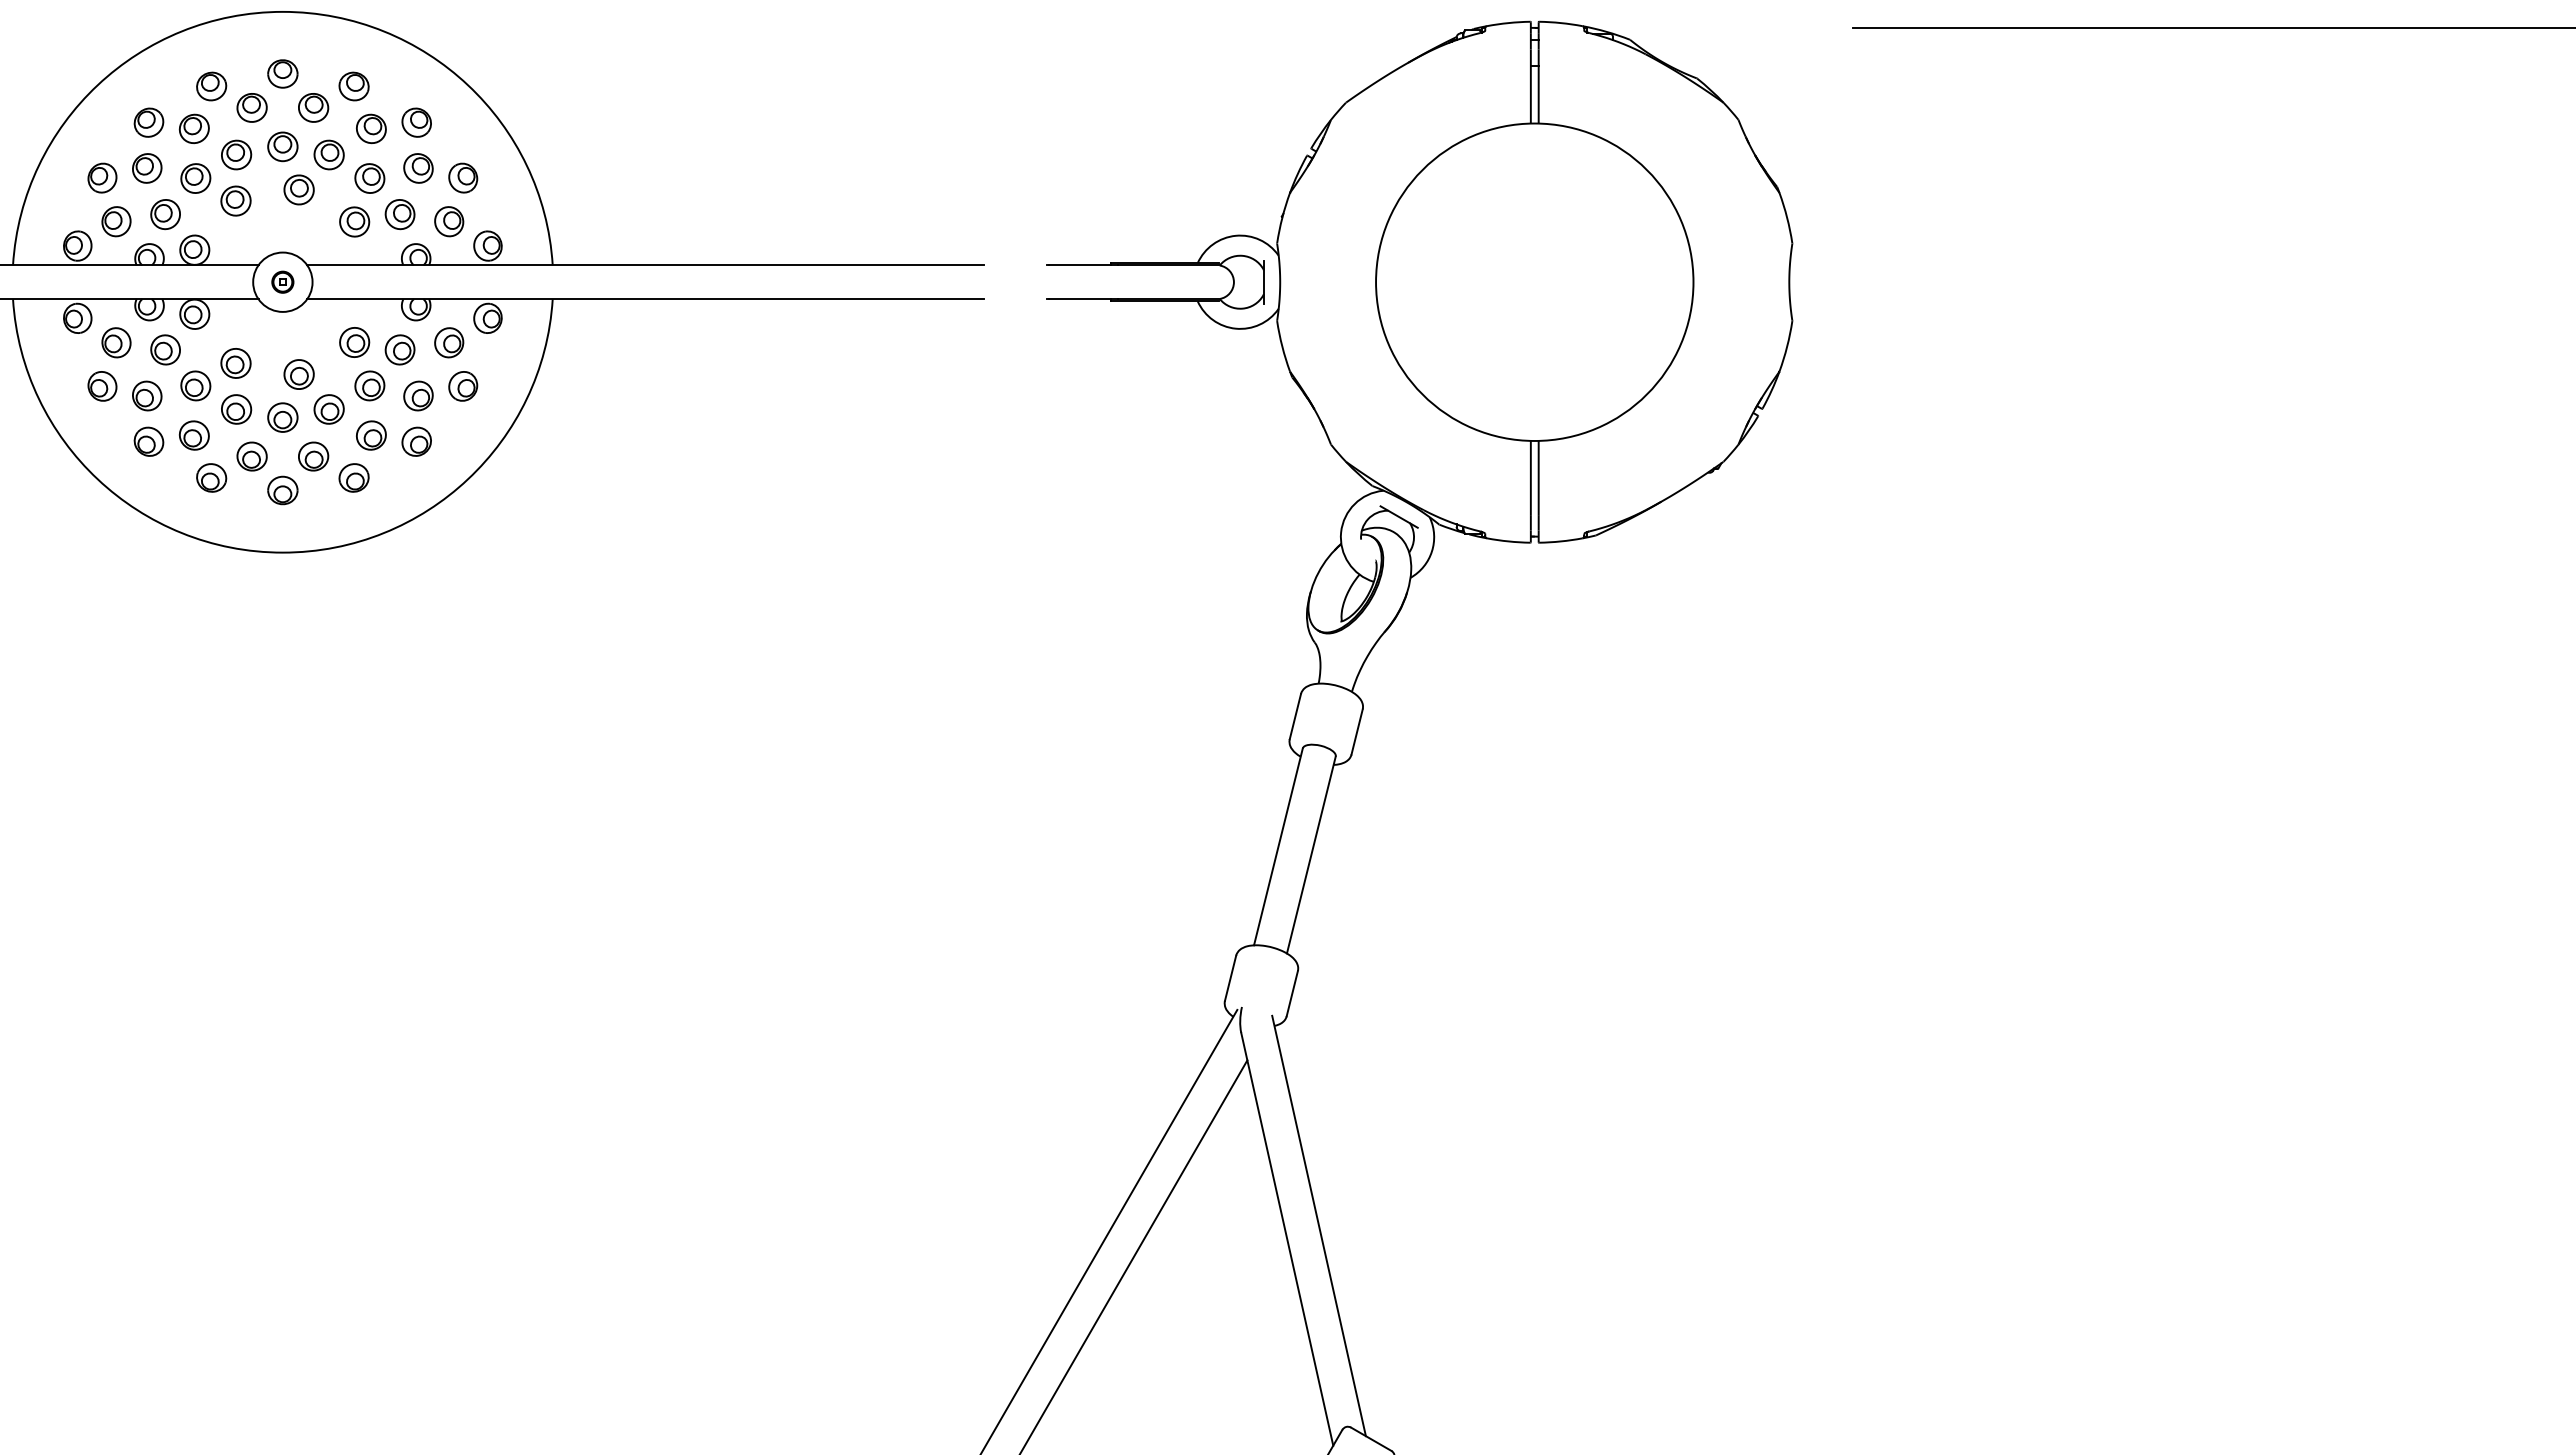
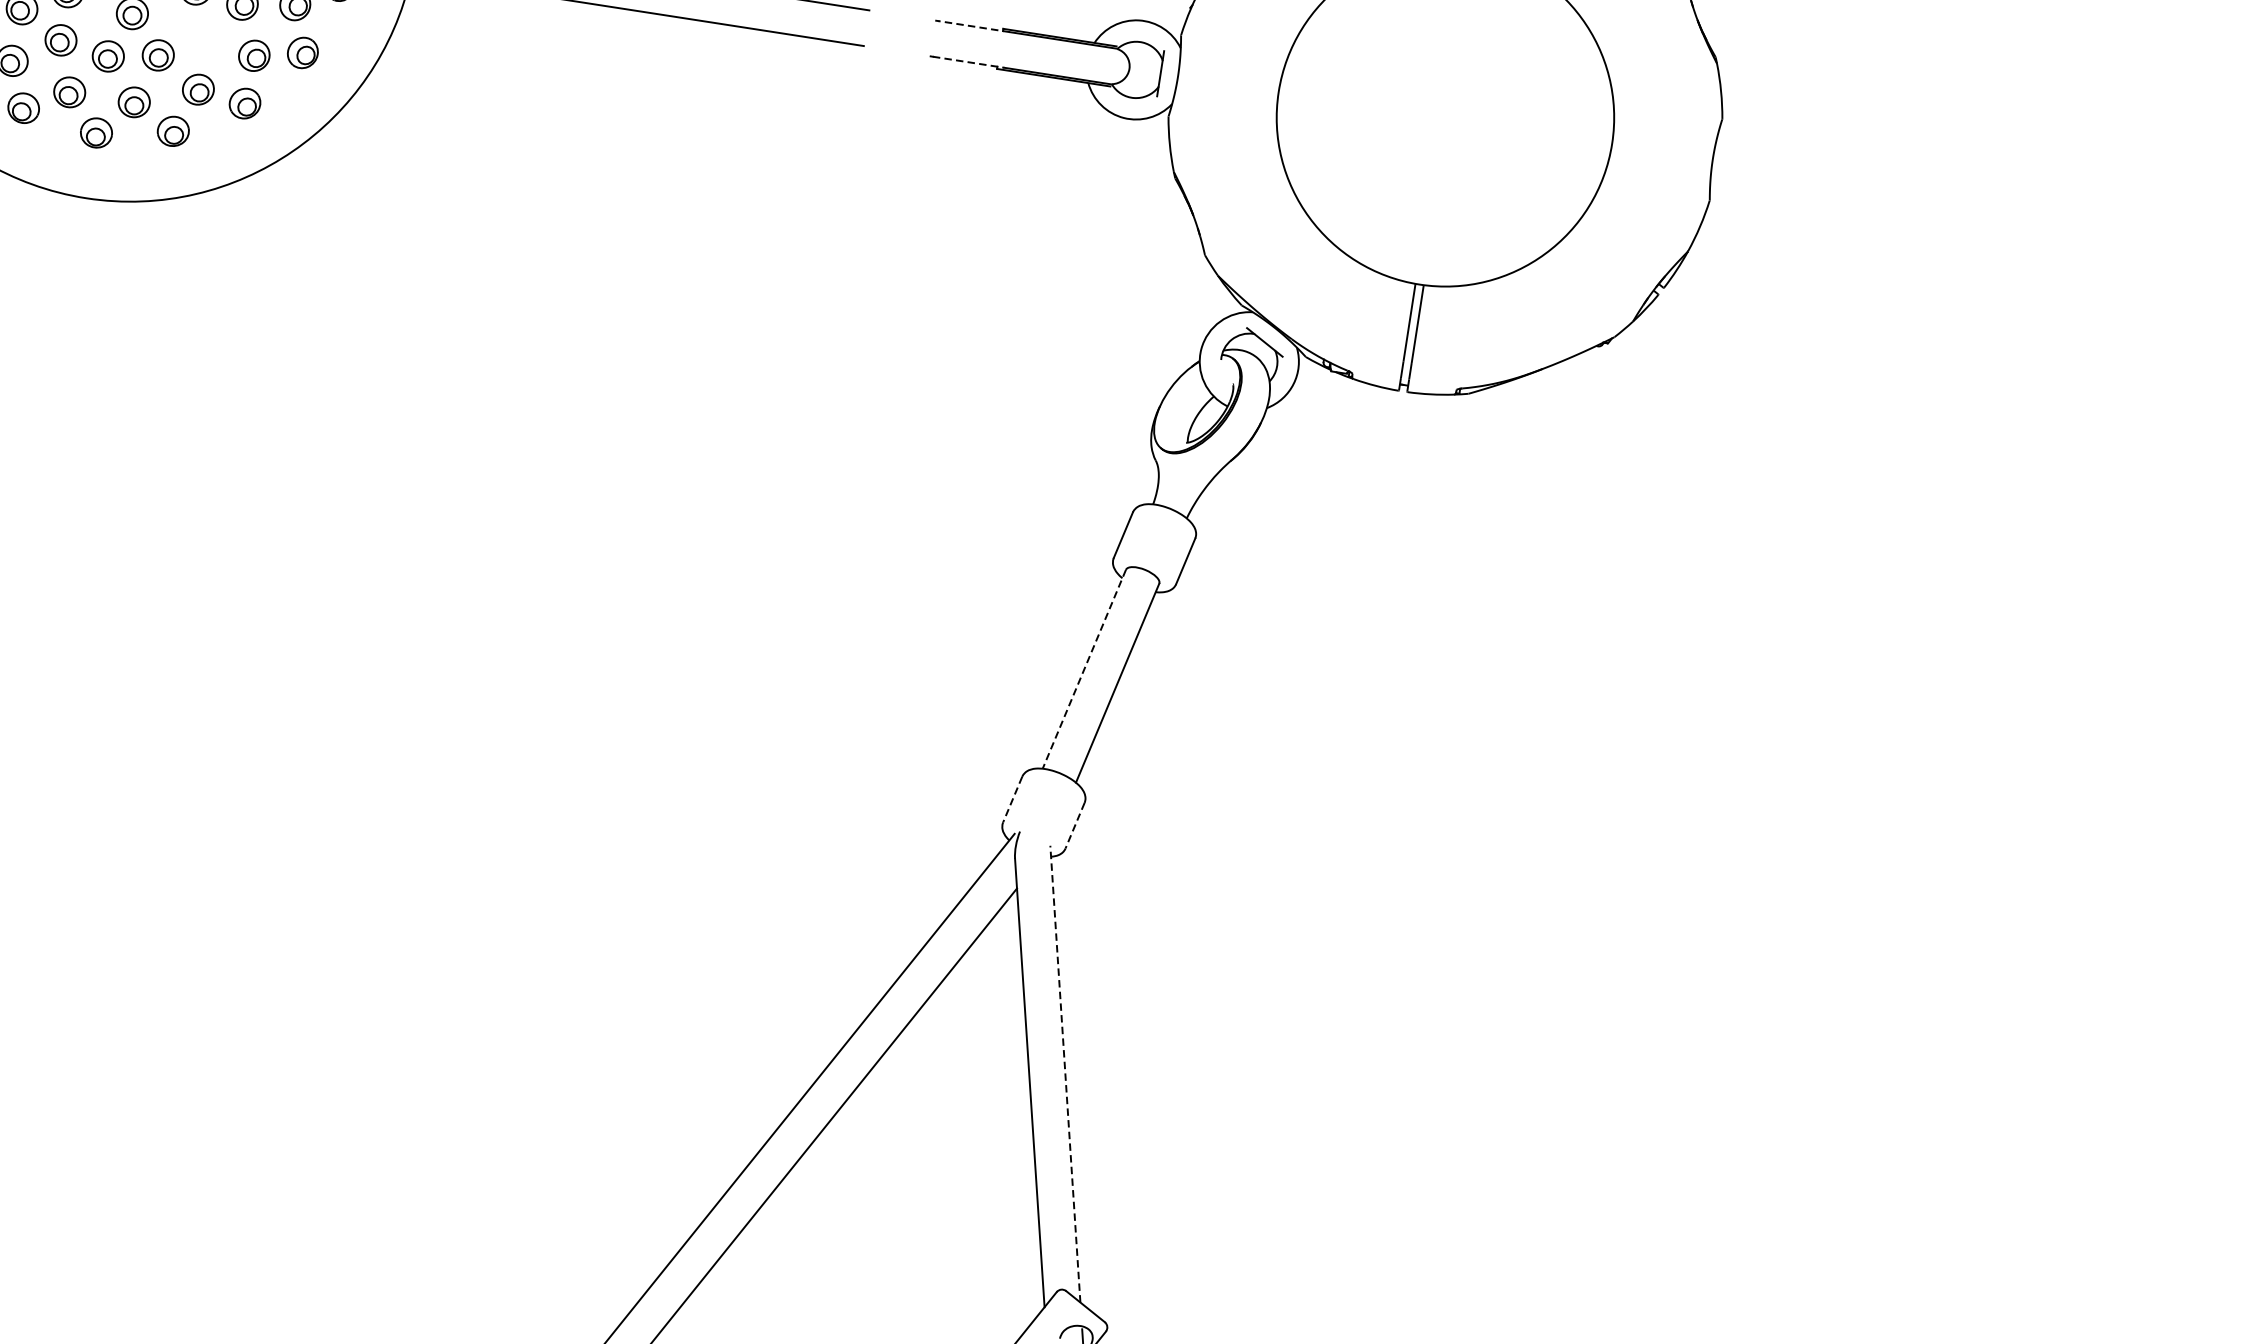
line: (1083, 265) -> (974, 26), solid -> dashed
line: (1084, 299) -> (969, 62), solid -> dashed
part: (369, 385) -> (204, 36), removed
line: (1278, 847) -> (1084, 669), solid -> dashed
line: (1230, 978) -> (1012, 799), solid -> dashed
line: (1292, 994) -> (1075, 826), solid -> dashed
line: (1318, 1225) -> (1064, 1073), solid -> dashed

